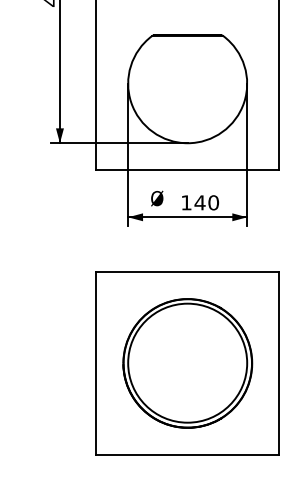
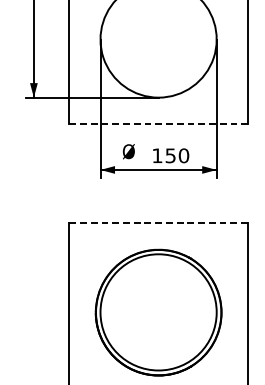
line: (188, 170) -> (159, 124), solid -> dashed
text: (199, 202) -> (170, 155), 140 -> 150
line: (187, 272) -> (158, 223), solid -> dashed

